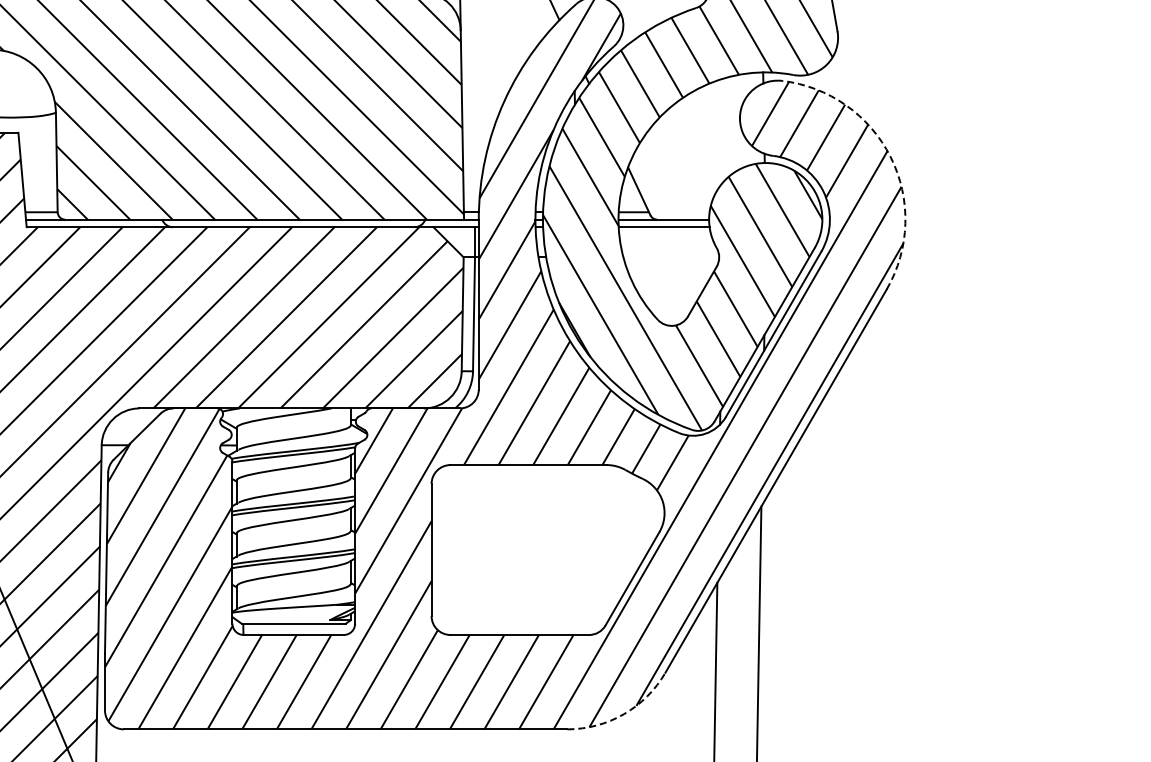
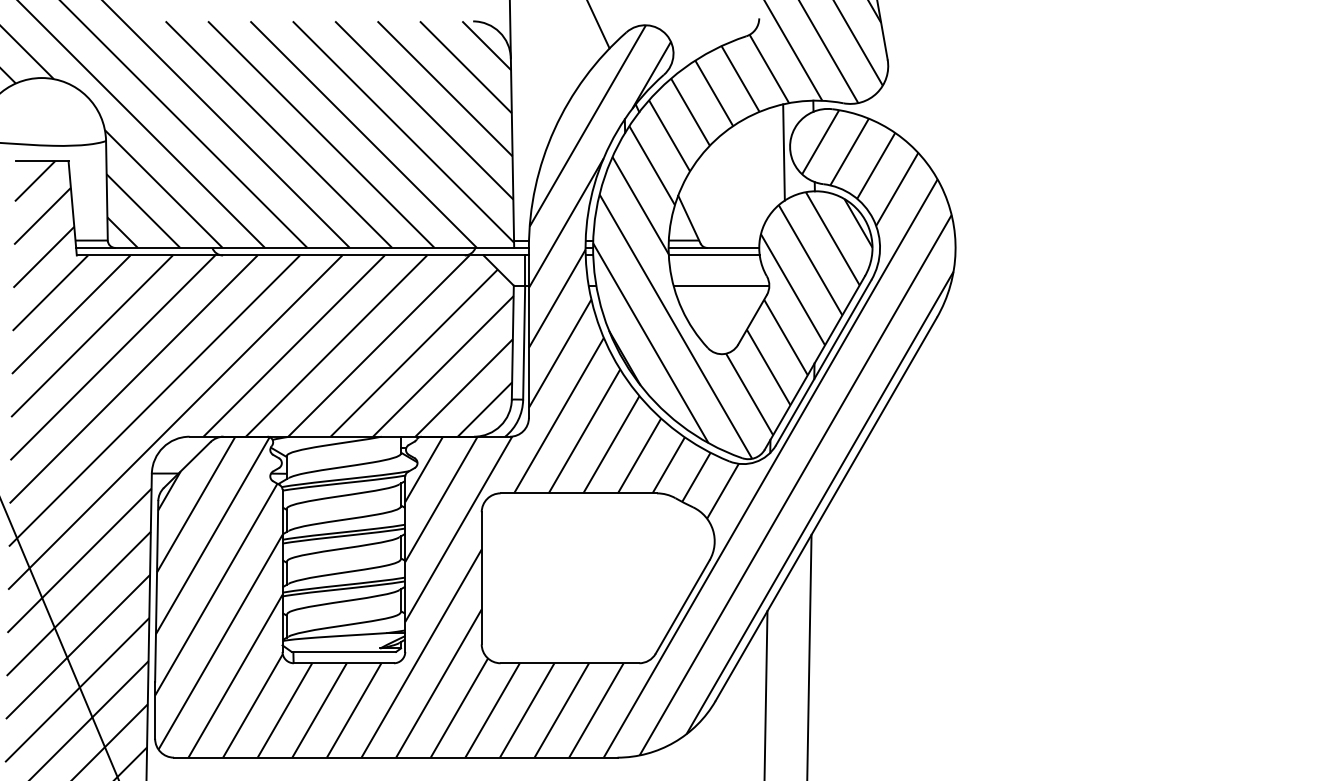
line: (733, 124) -> (783, 152), added
arc: (890, 157) -> (940, 185), dashed -> solid
line: (671, 257) -> (721, 285), added
arc: (624, 714) -> (674, 742), dashed -> solid

